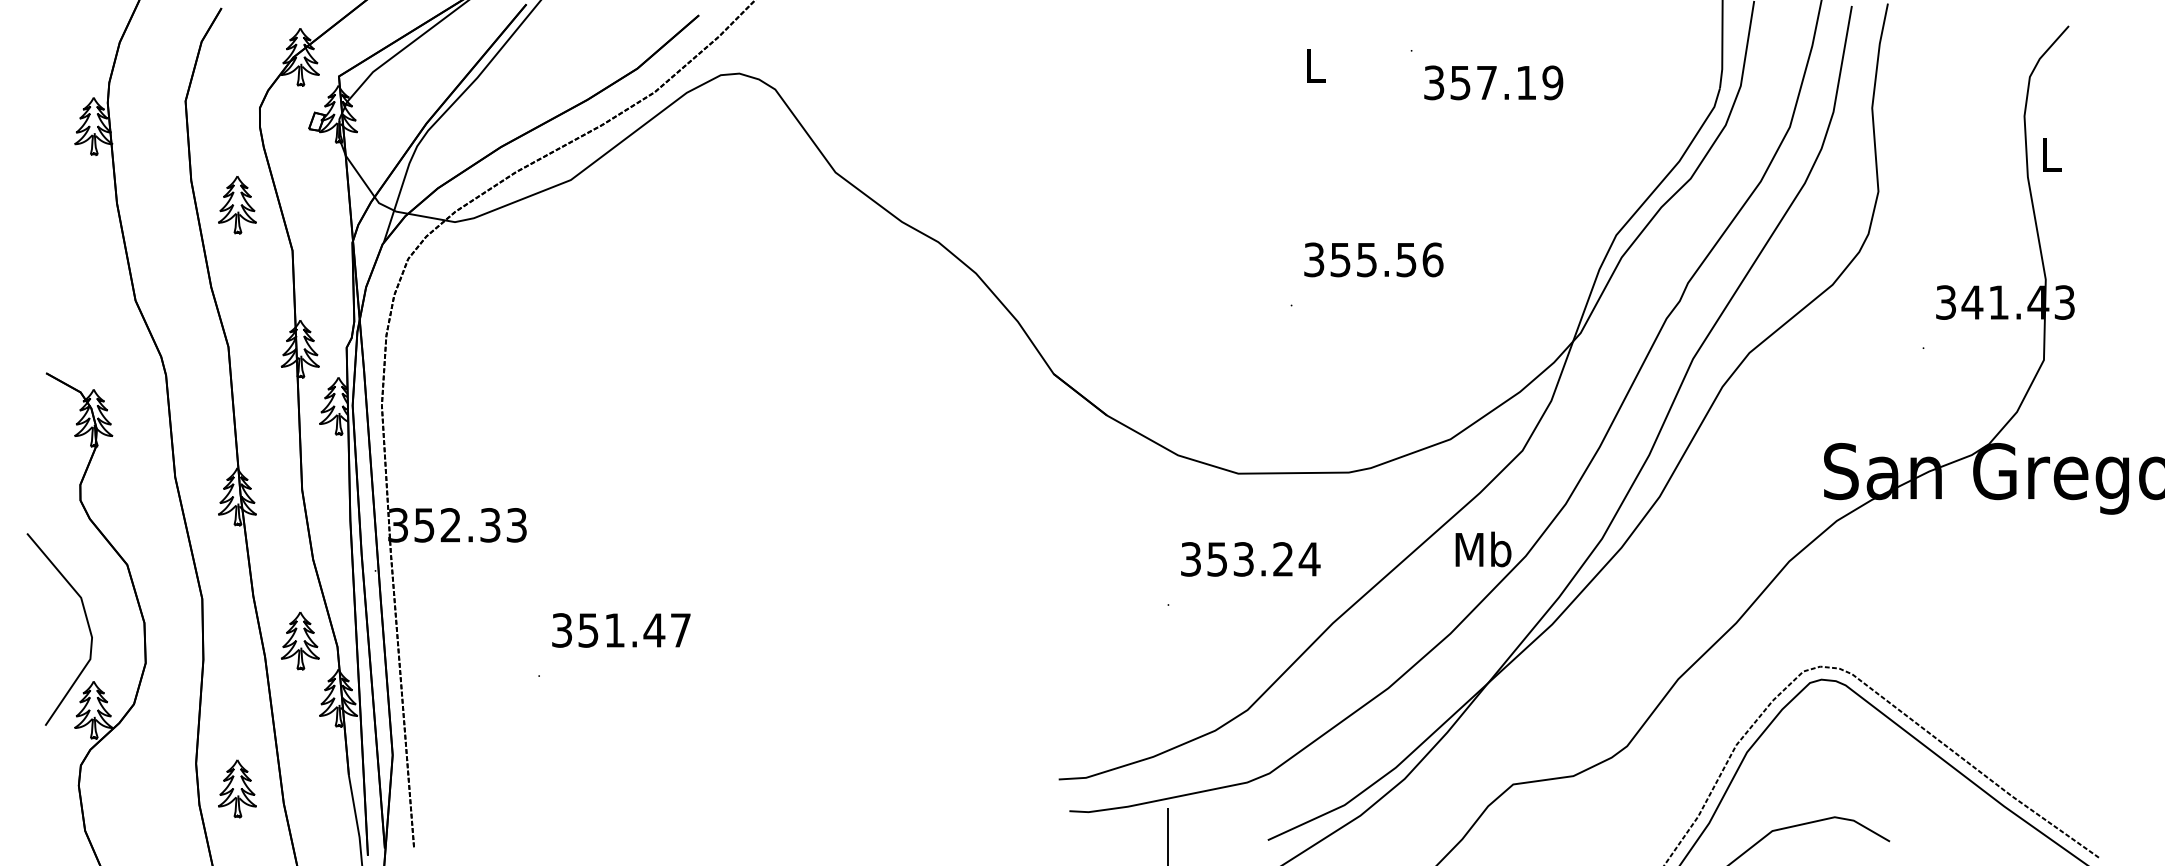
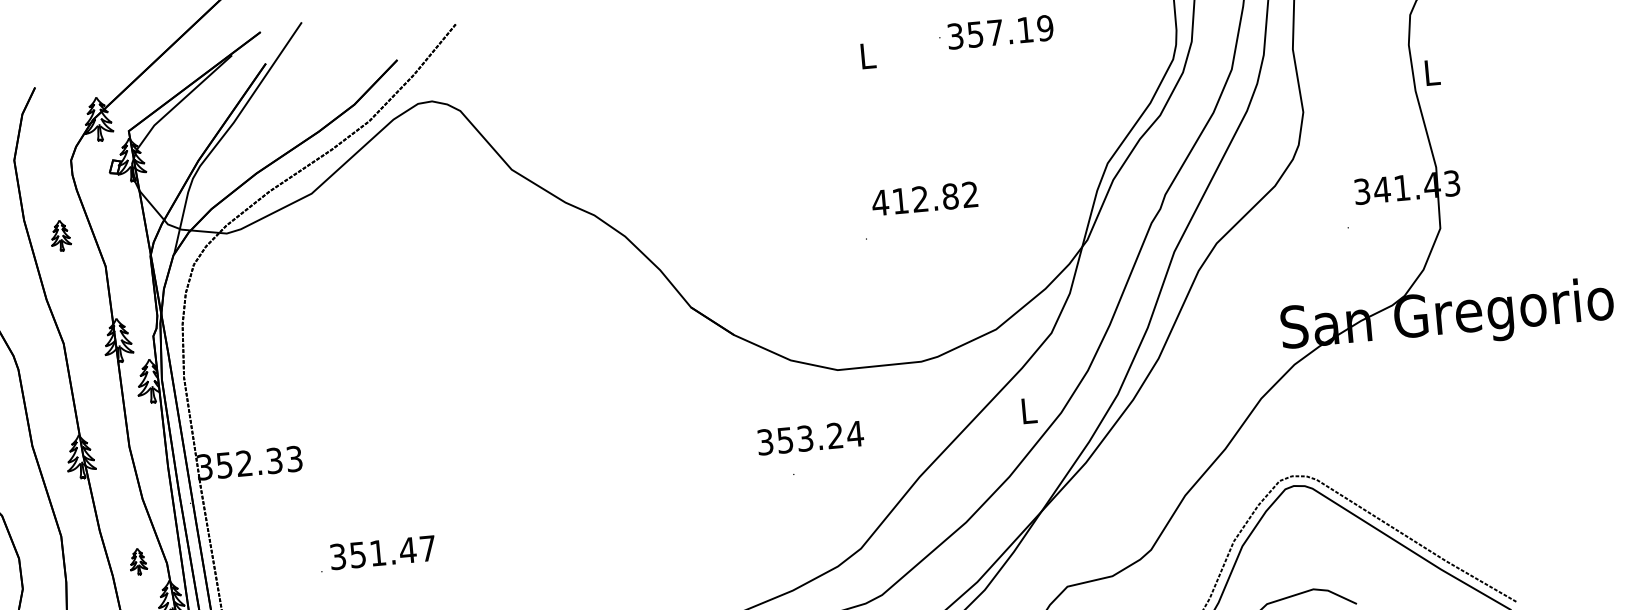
text: (1493, 82) -> (1000, 32), moved
part: (237, 205) -> (60, 235), size x0.7
text: (1373, 259) -> (925, 198), 355.56 -> 412.82
text: (1483, 549) -> (1028, 410), Mb -> L
text: (1250, 559) -> (810, 438), moved
text: (621, 630) -> (383, 552), moved
part: (299, 640) -> (137, 561), size x0.6

